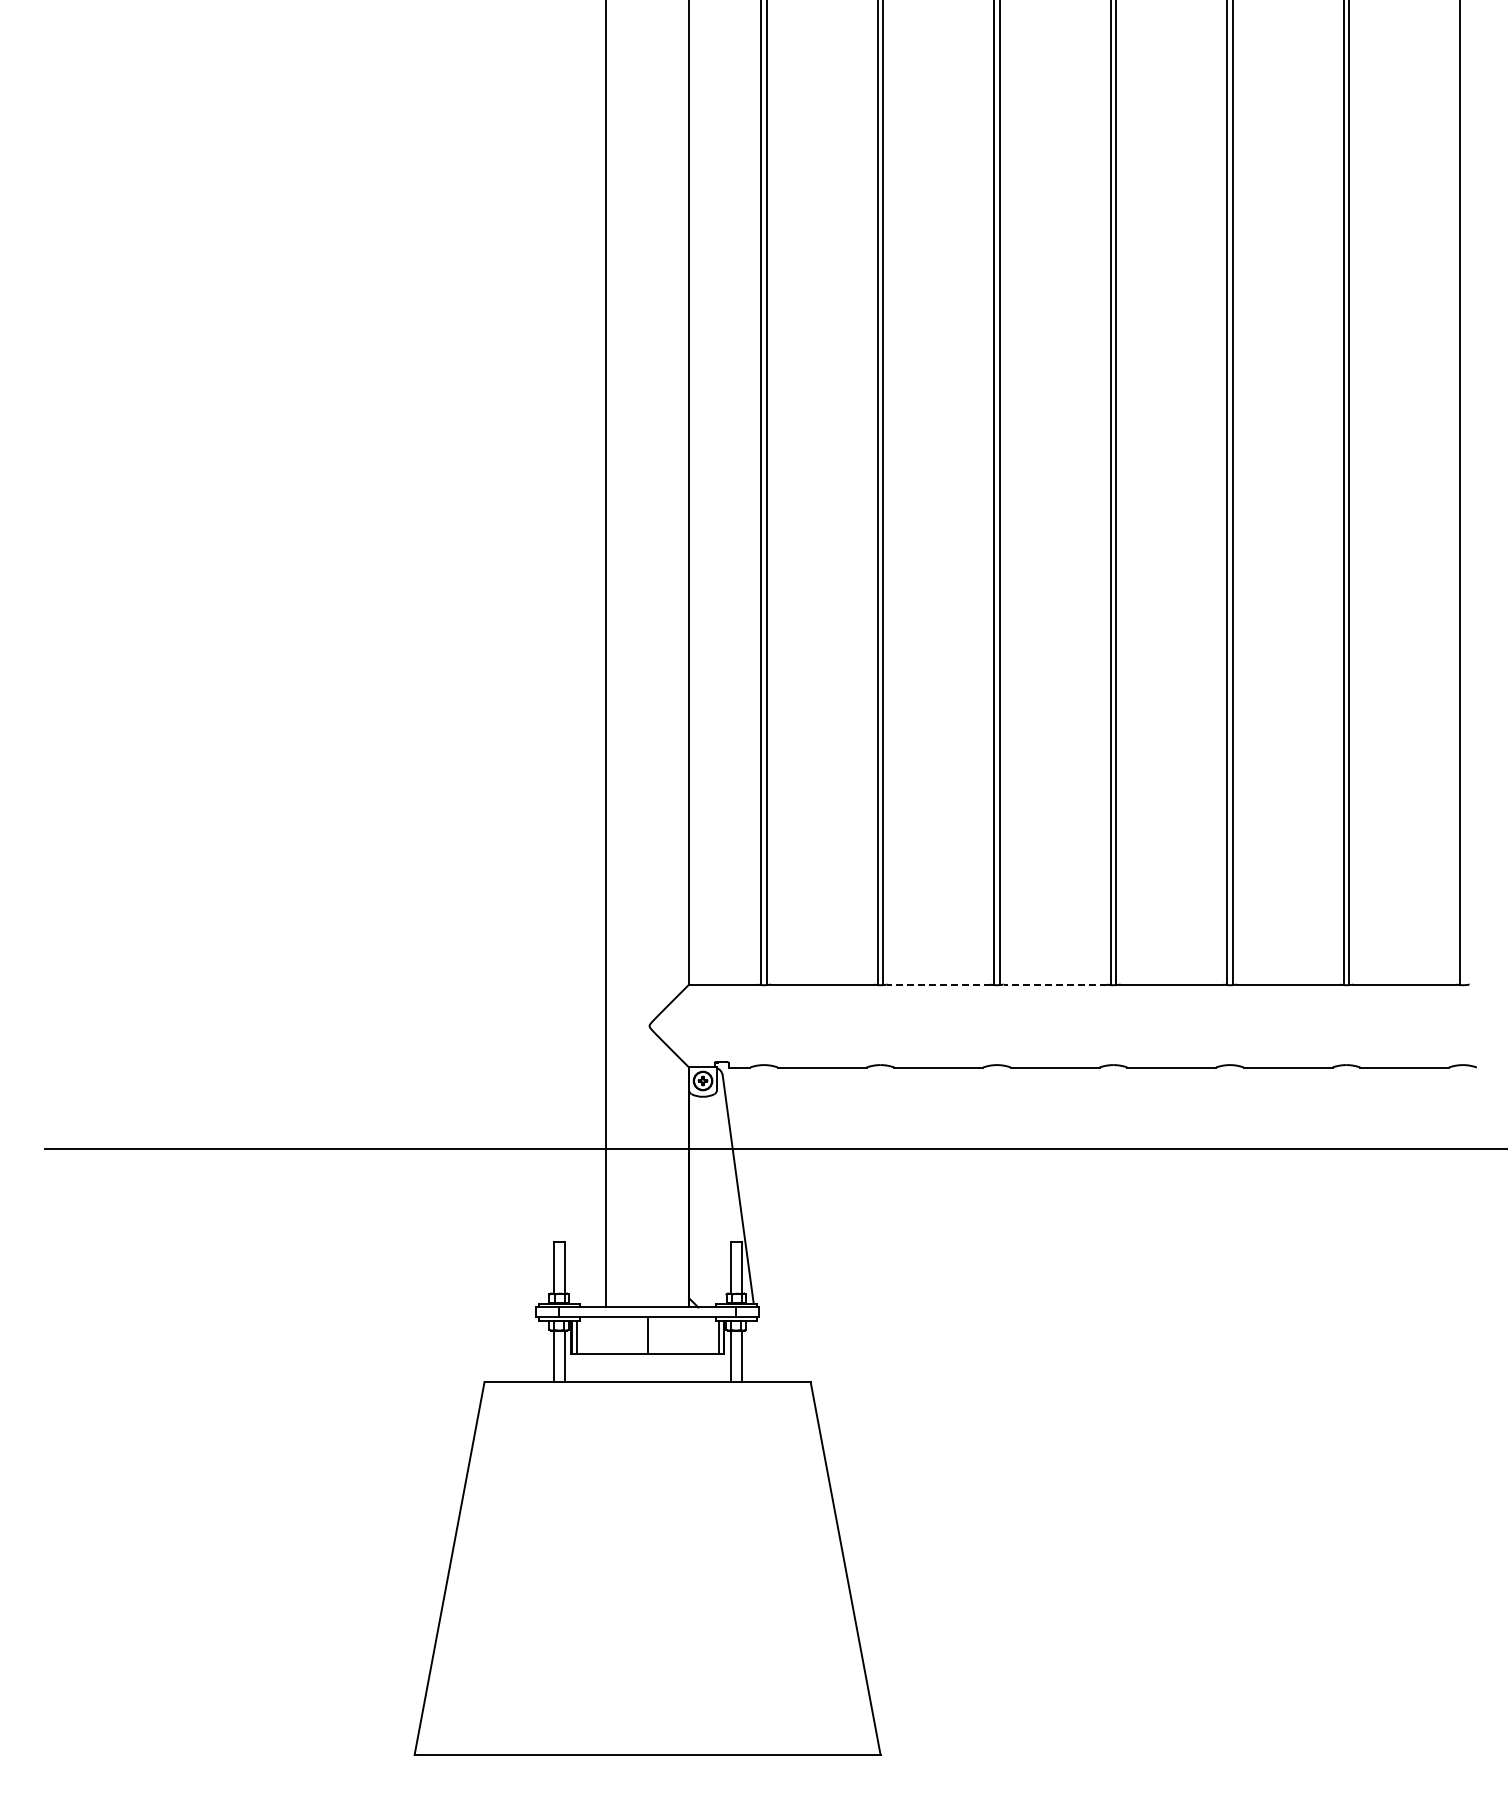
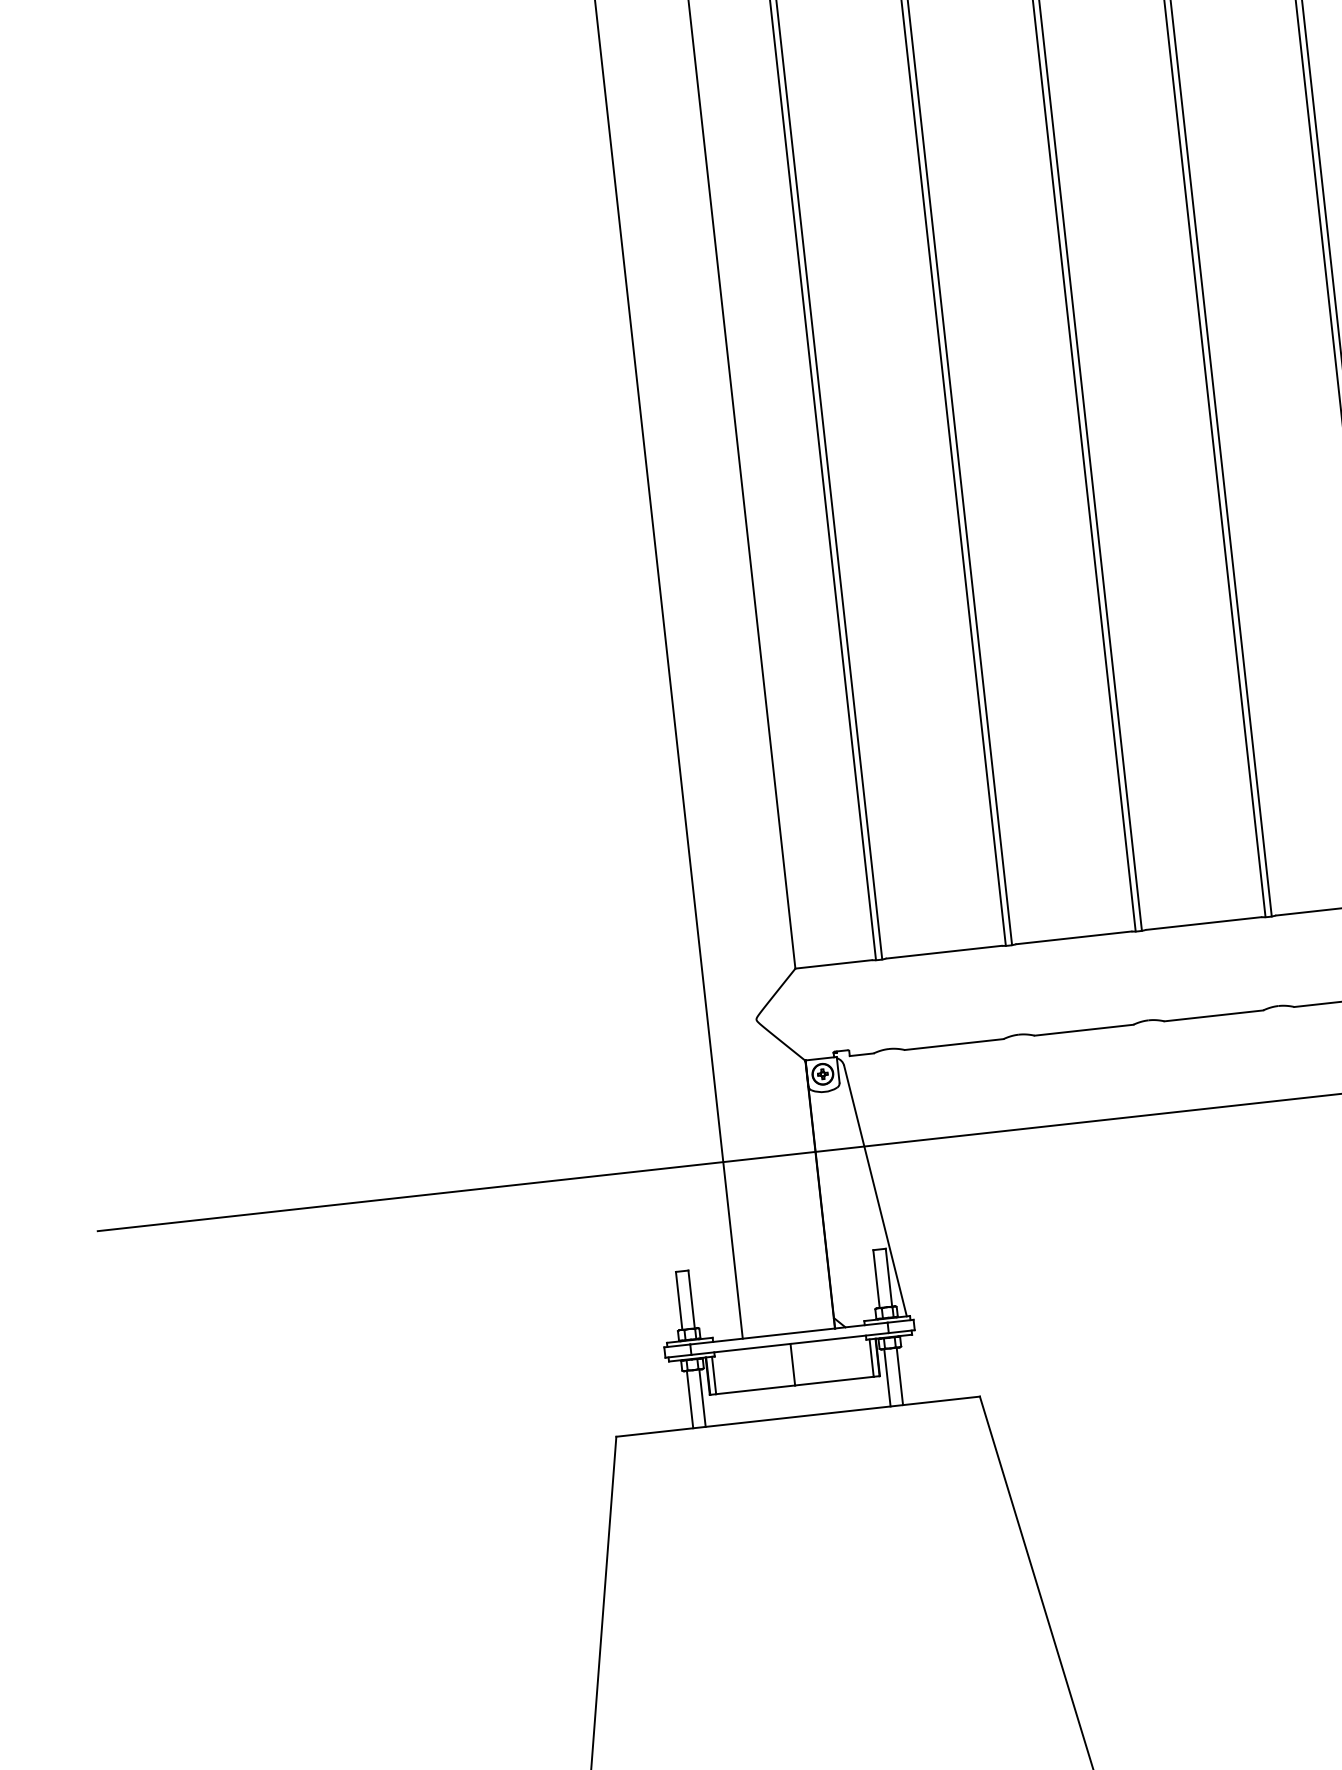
line: (938, 984) -> (1073, 937), dashed -> solid
line: (1055, 984) -> (1203, 923), dashed -> solid

